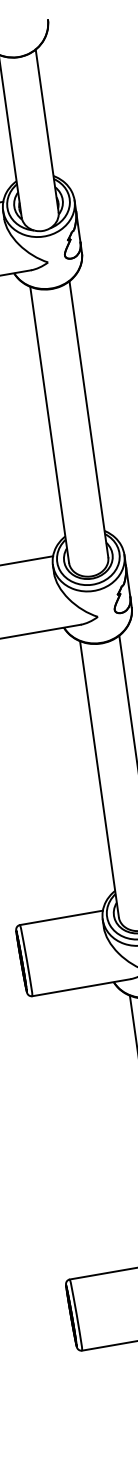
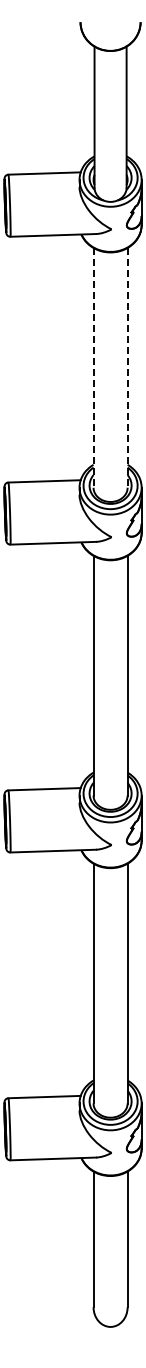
line: (88, 418) -> (127, 367), solid -> dashed
line: (49, 424) -> (93, 367), solid -> dashed

